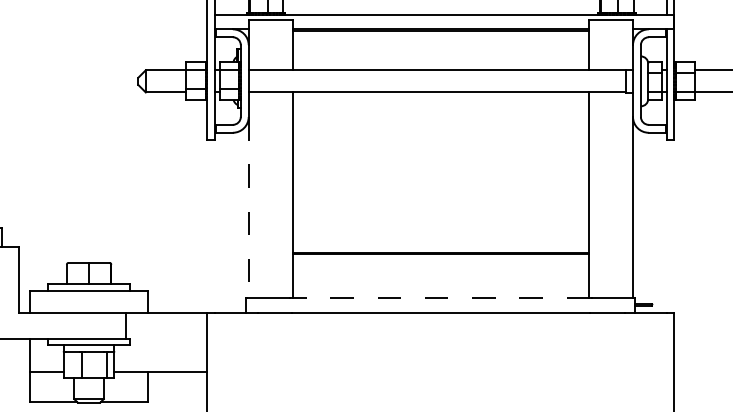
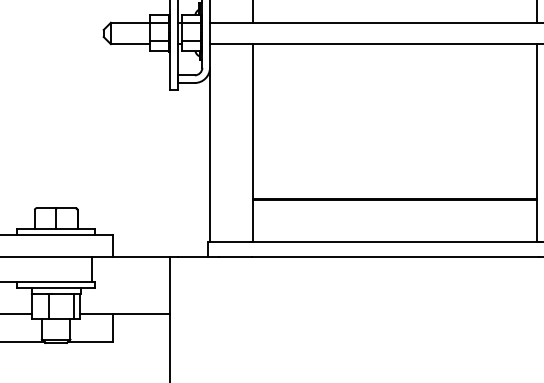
line: (248, 207) -> (209, 154), dashed -> solid
line: (440, 298) -> (394, 242), dashed -> solid

